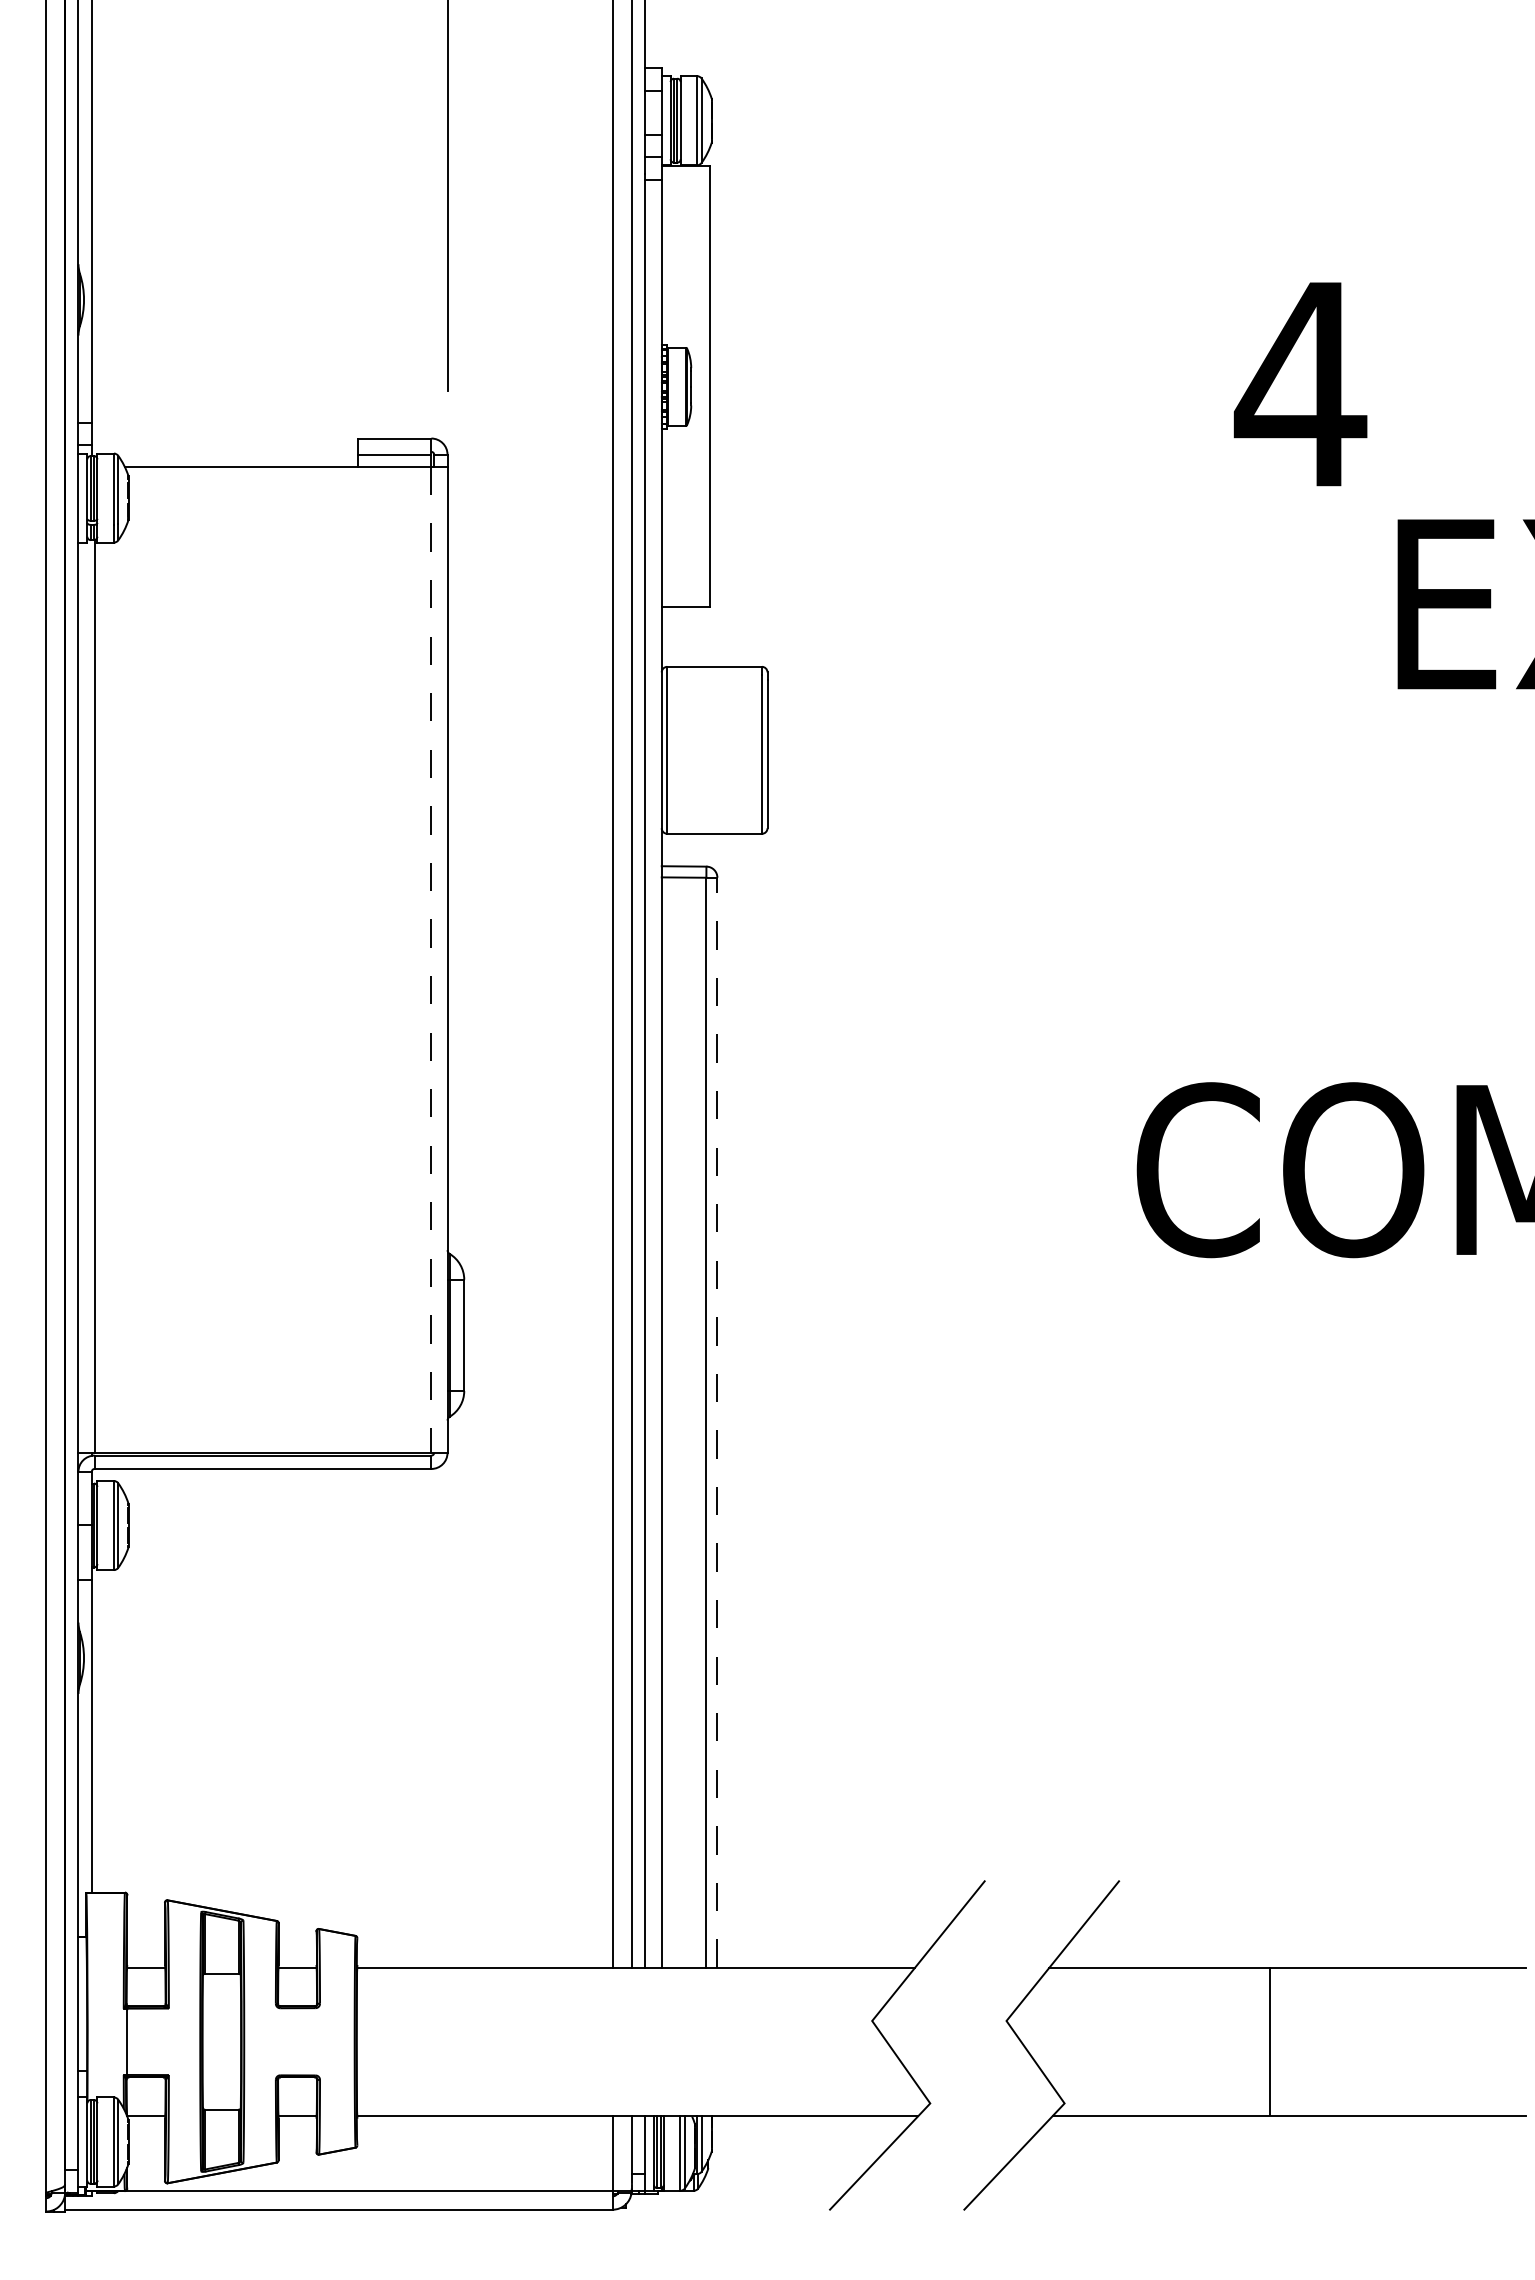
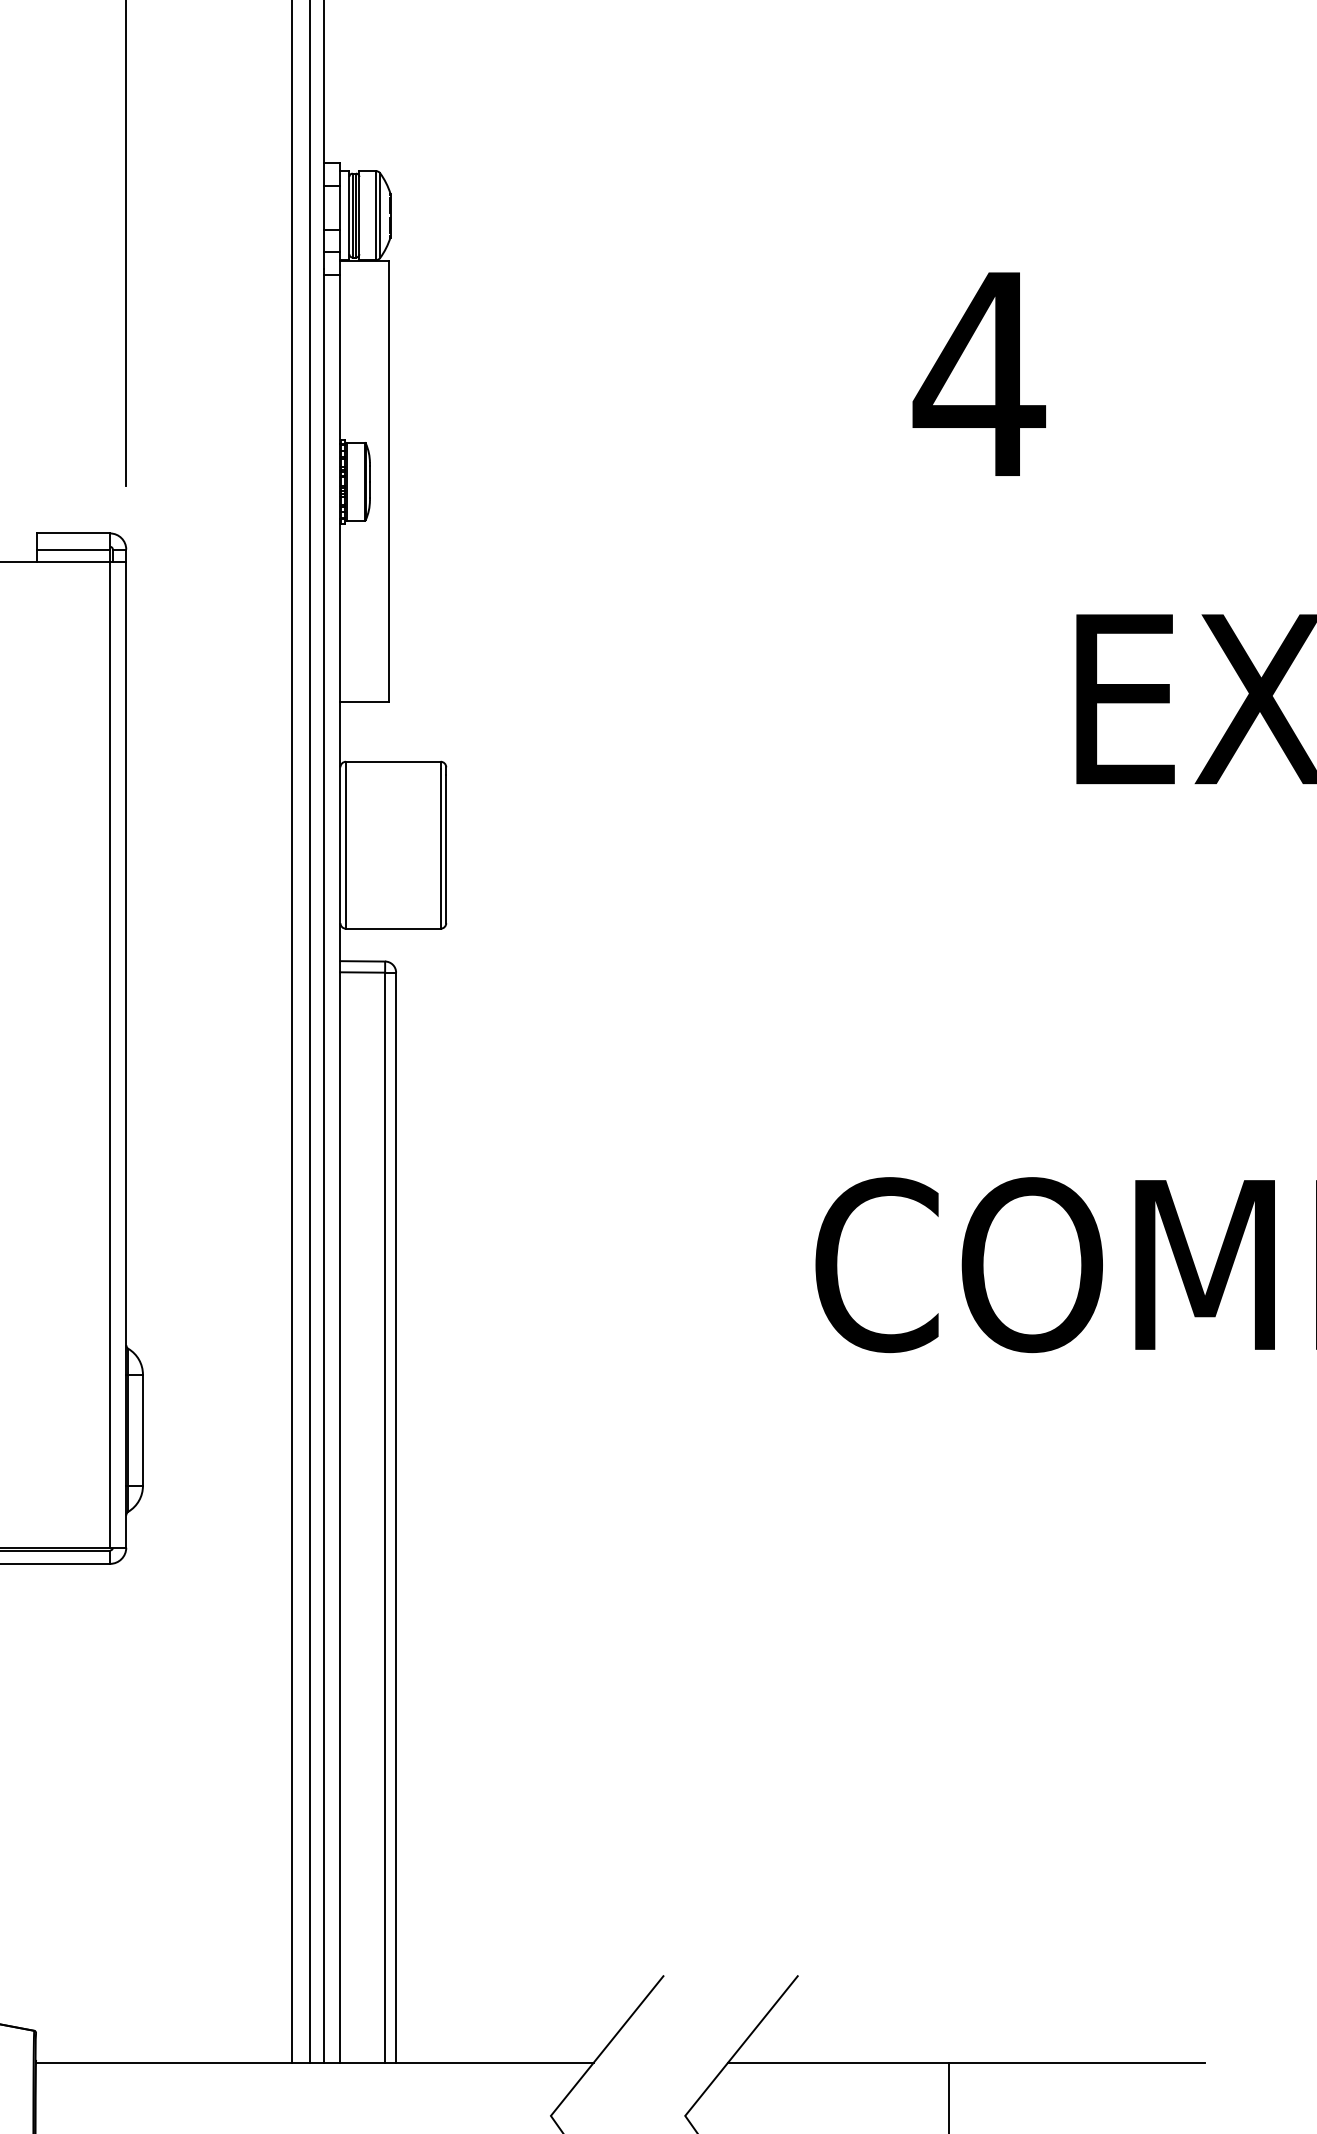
text: (1300, 384) -> (979, 374), moved
line: (431, 959) -> (110, 1054), dashed -> solid
line: (717, 1422) -> (396, 1517), dashed -> solid

